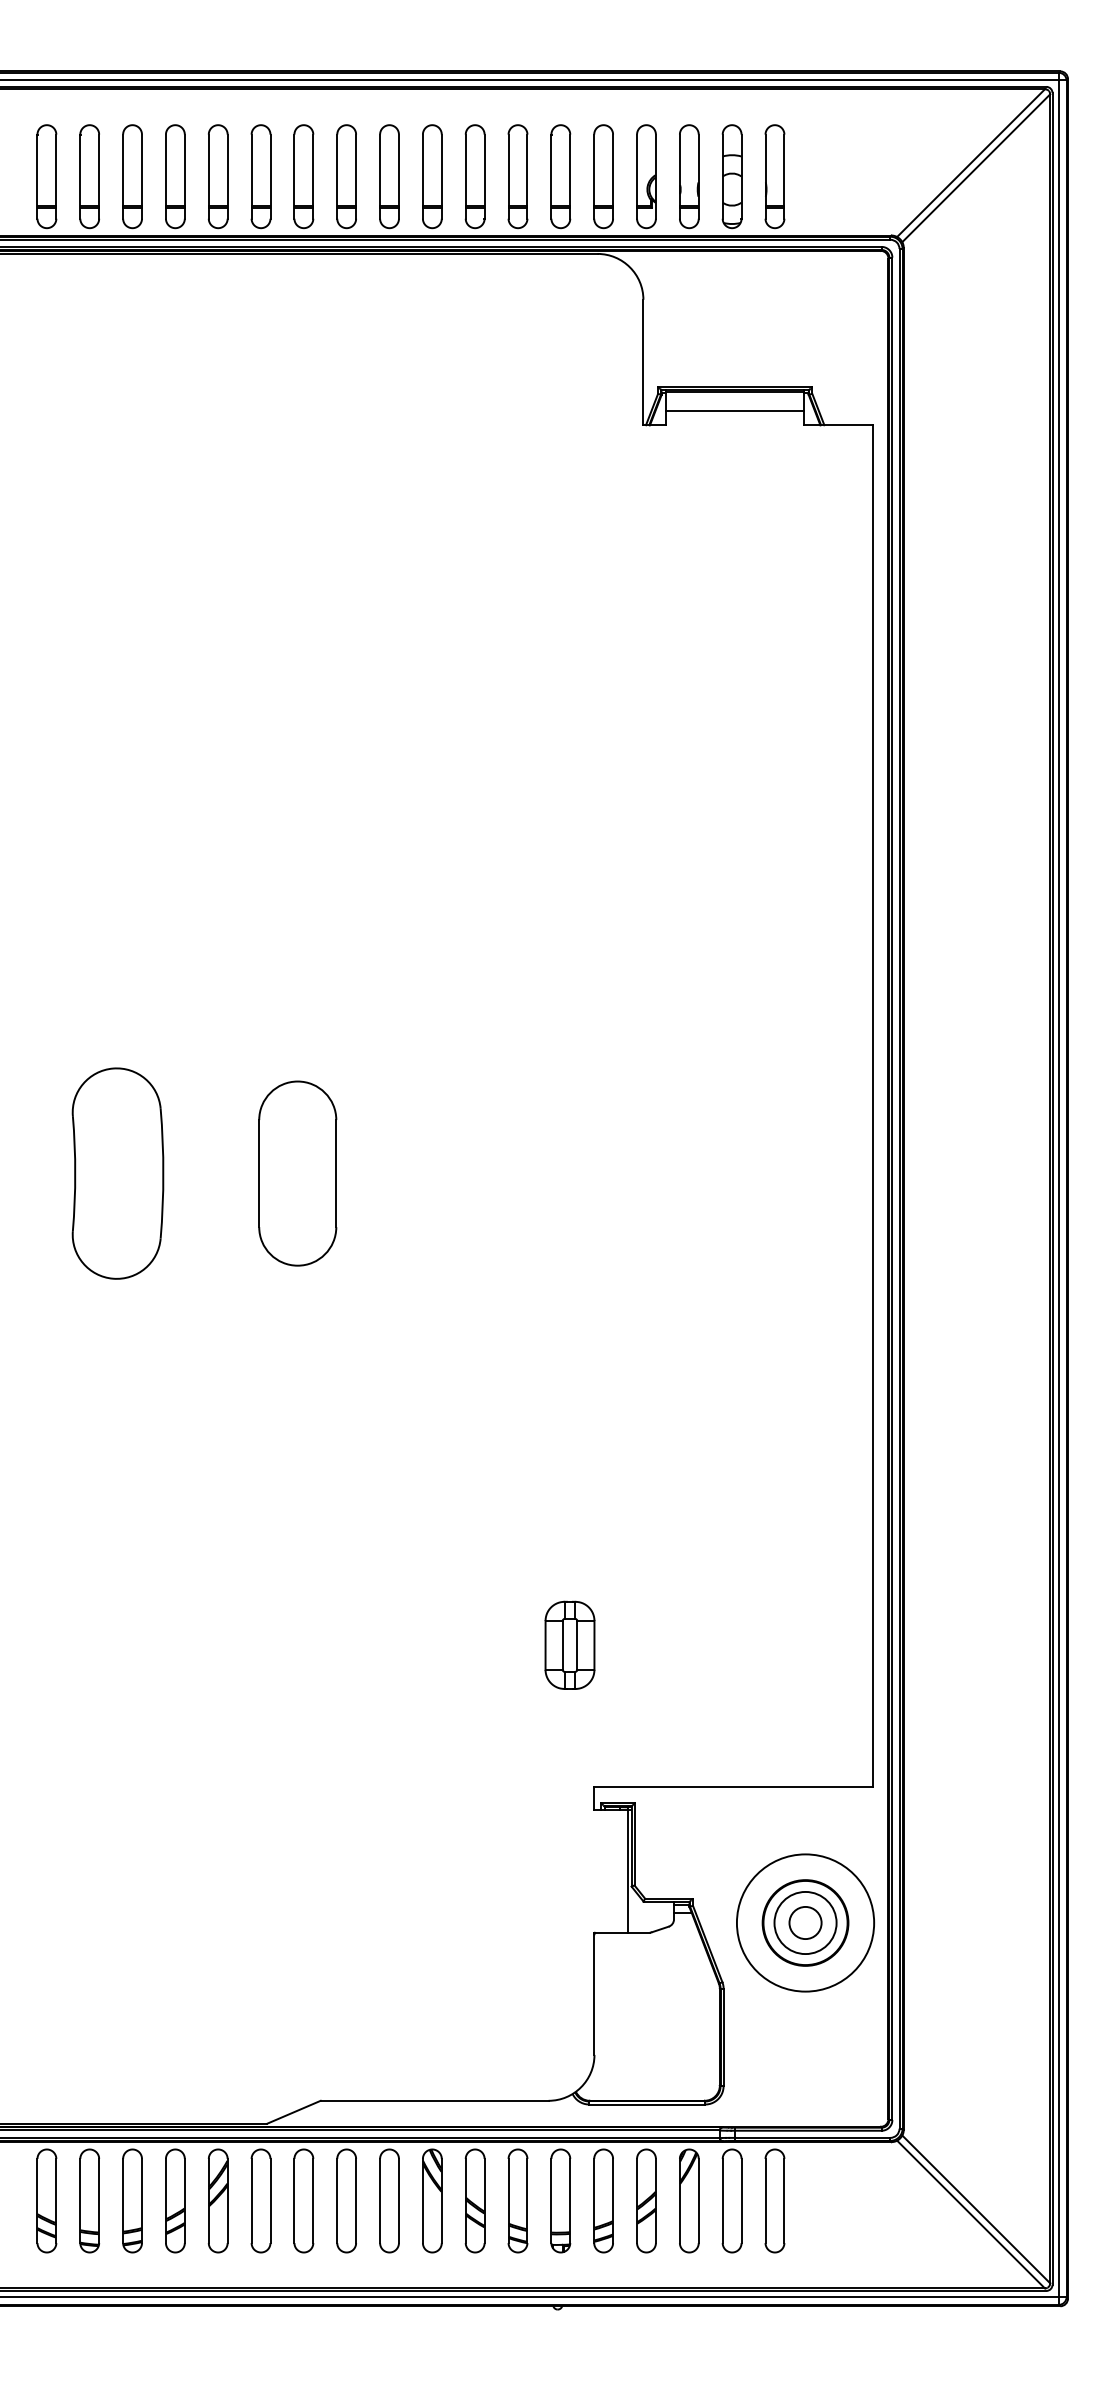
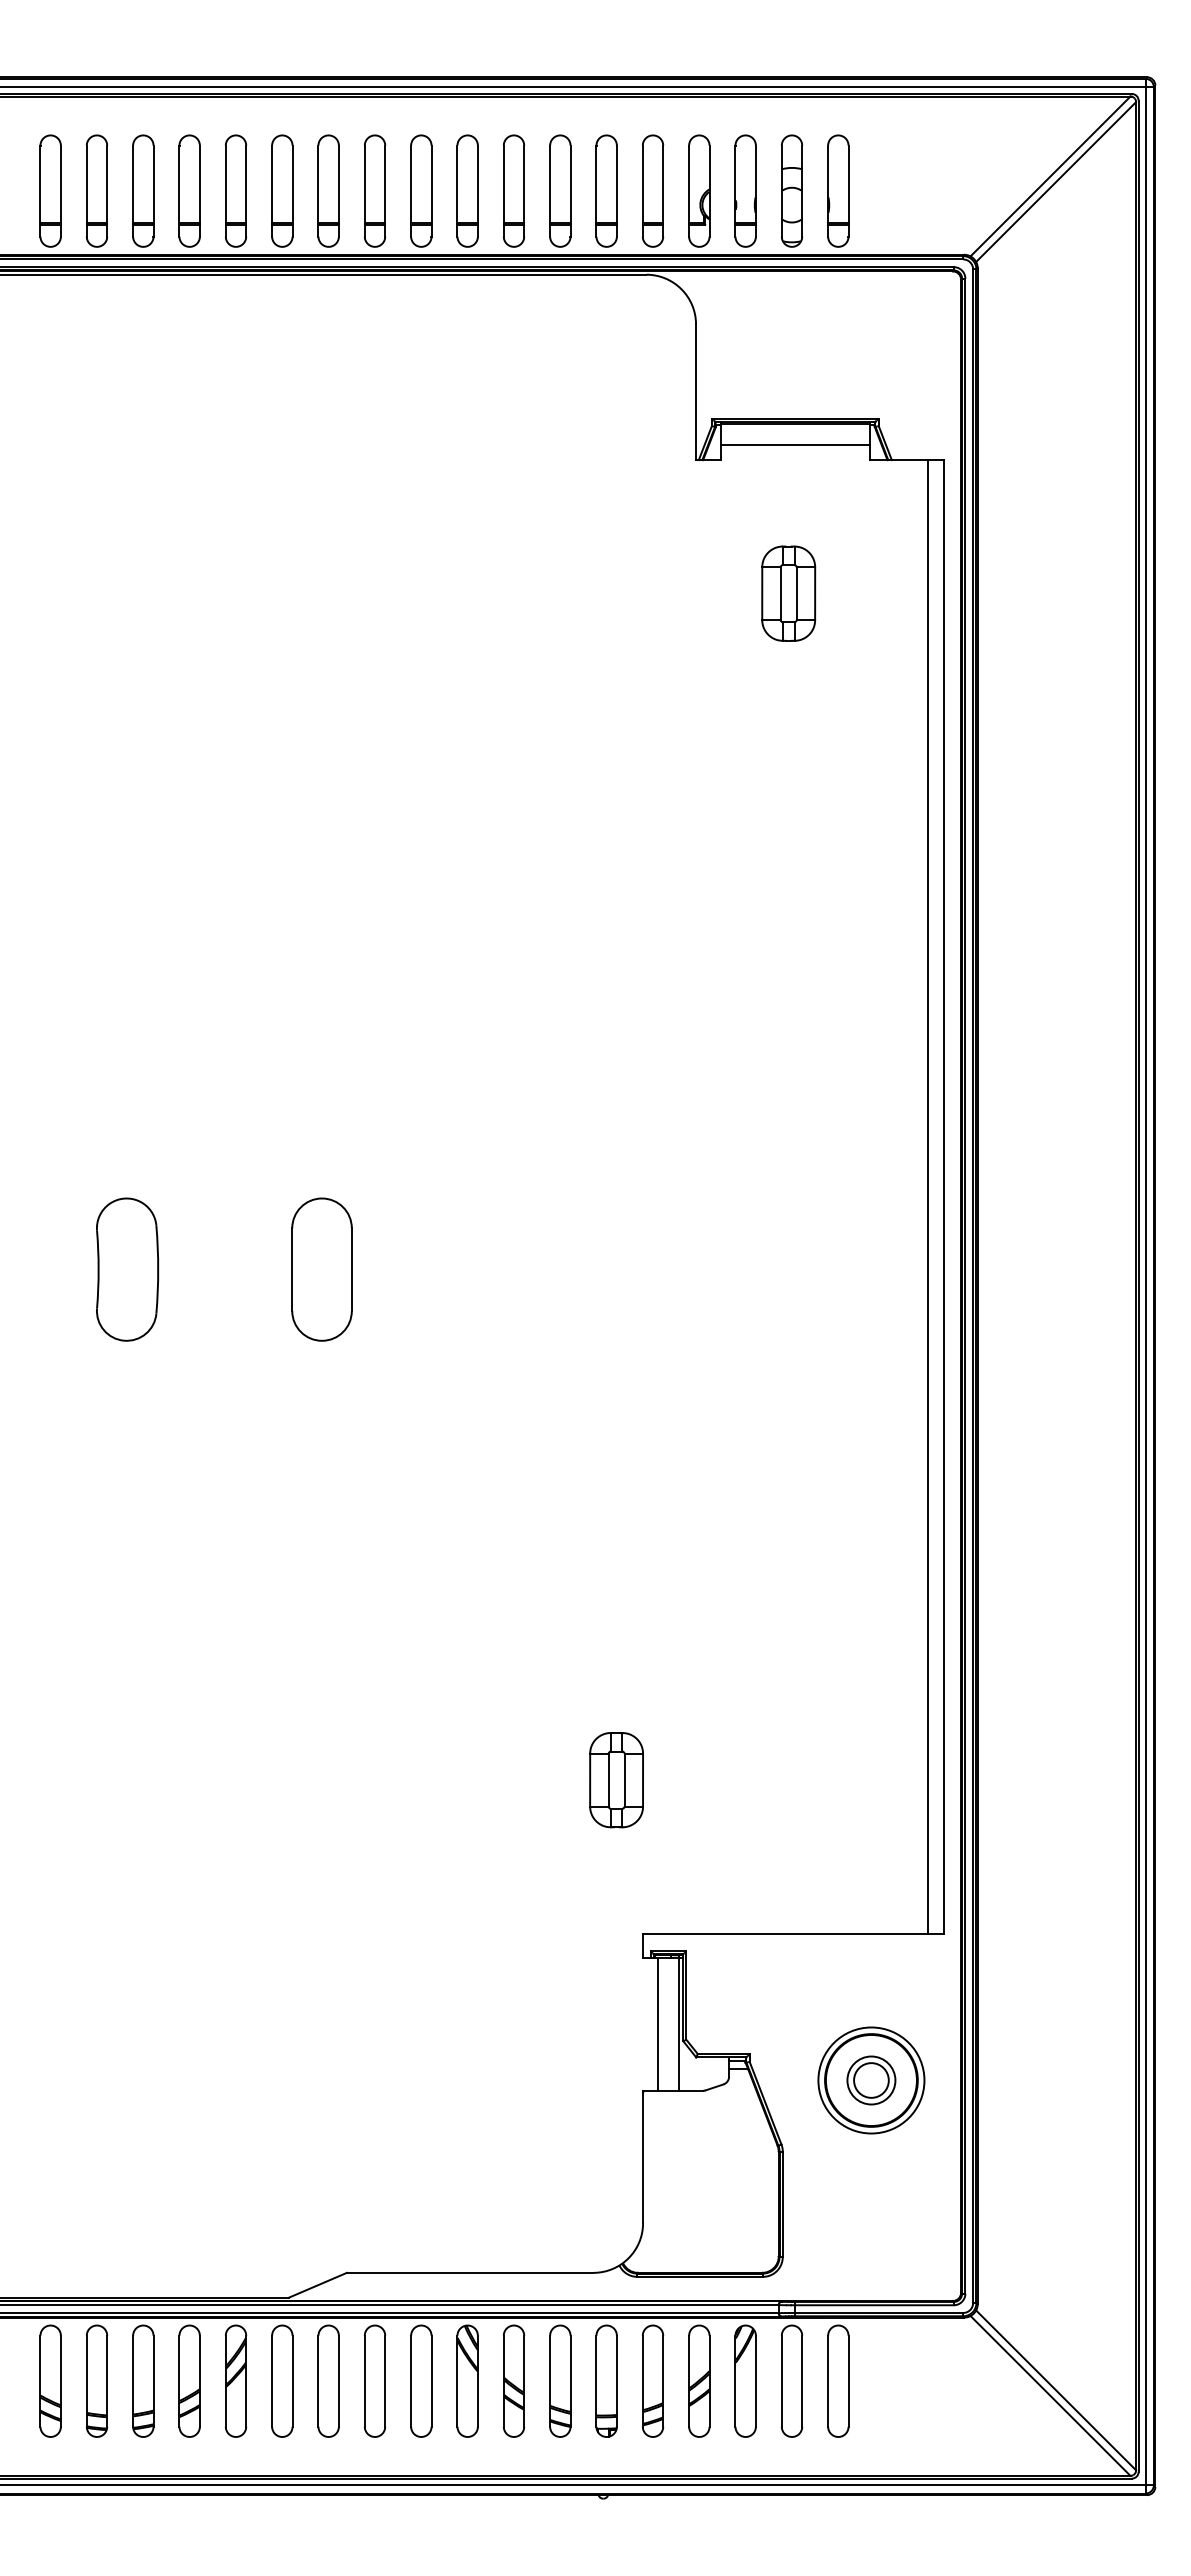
part: (728, 548) -> (788, 593), added
line: (857, 1105) -> (927, 1196), added
part: (117, 1173) -> (127, 1269), size x0.62
part: (297, 1173) -> (321, 1269), size x0.71
line: (607, 1871) -> (657, 2024), added
circle: (805, 1923) -> (871, 2080), size x0.71
circle: (805, 1923) -> (871, 2080), size x0.71

